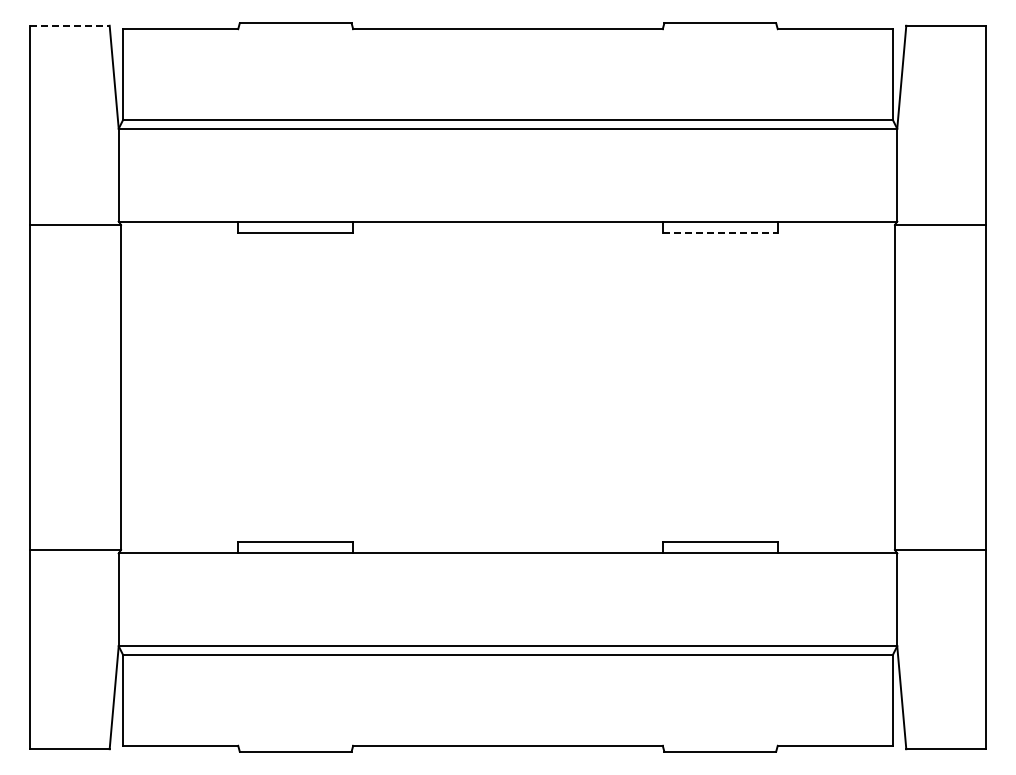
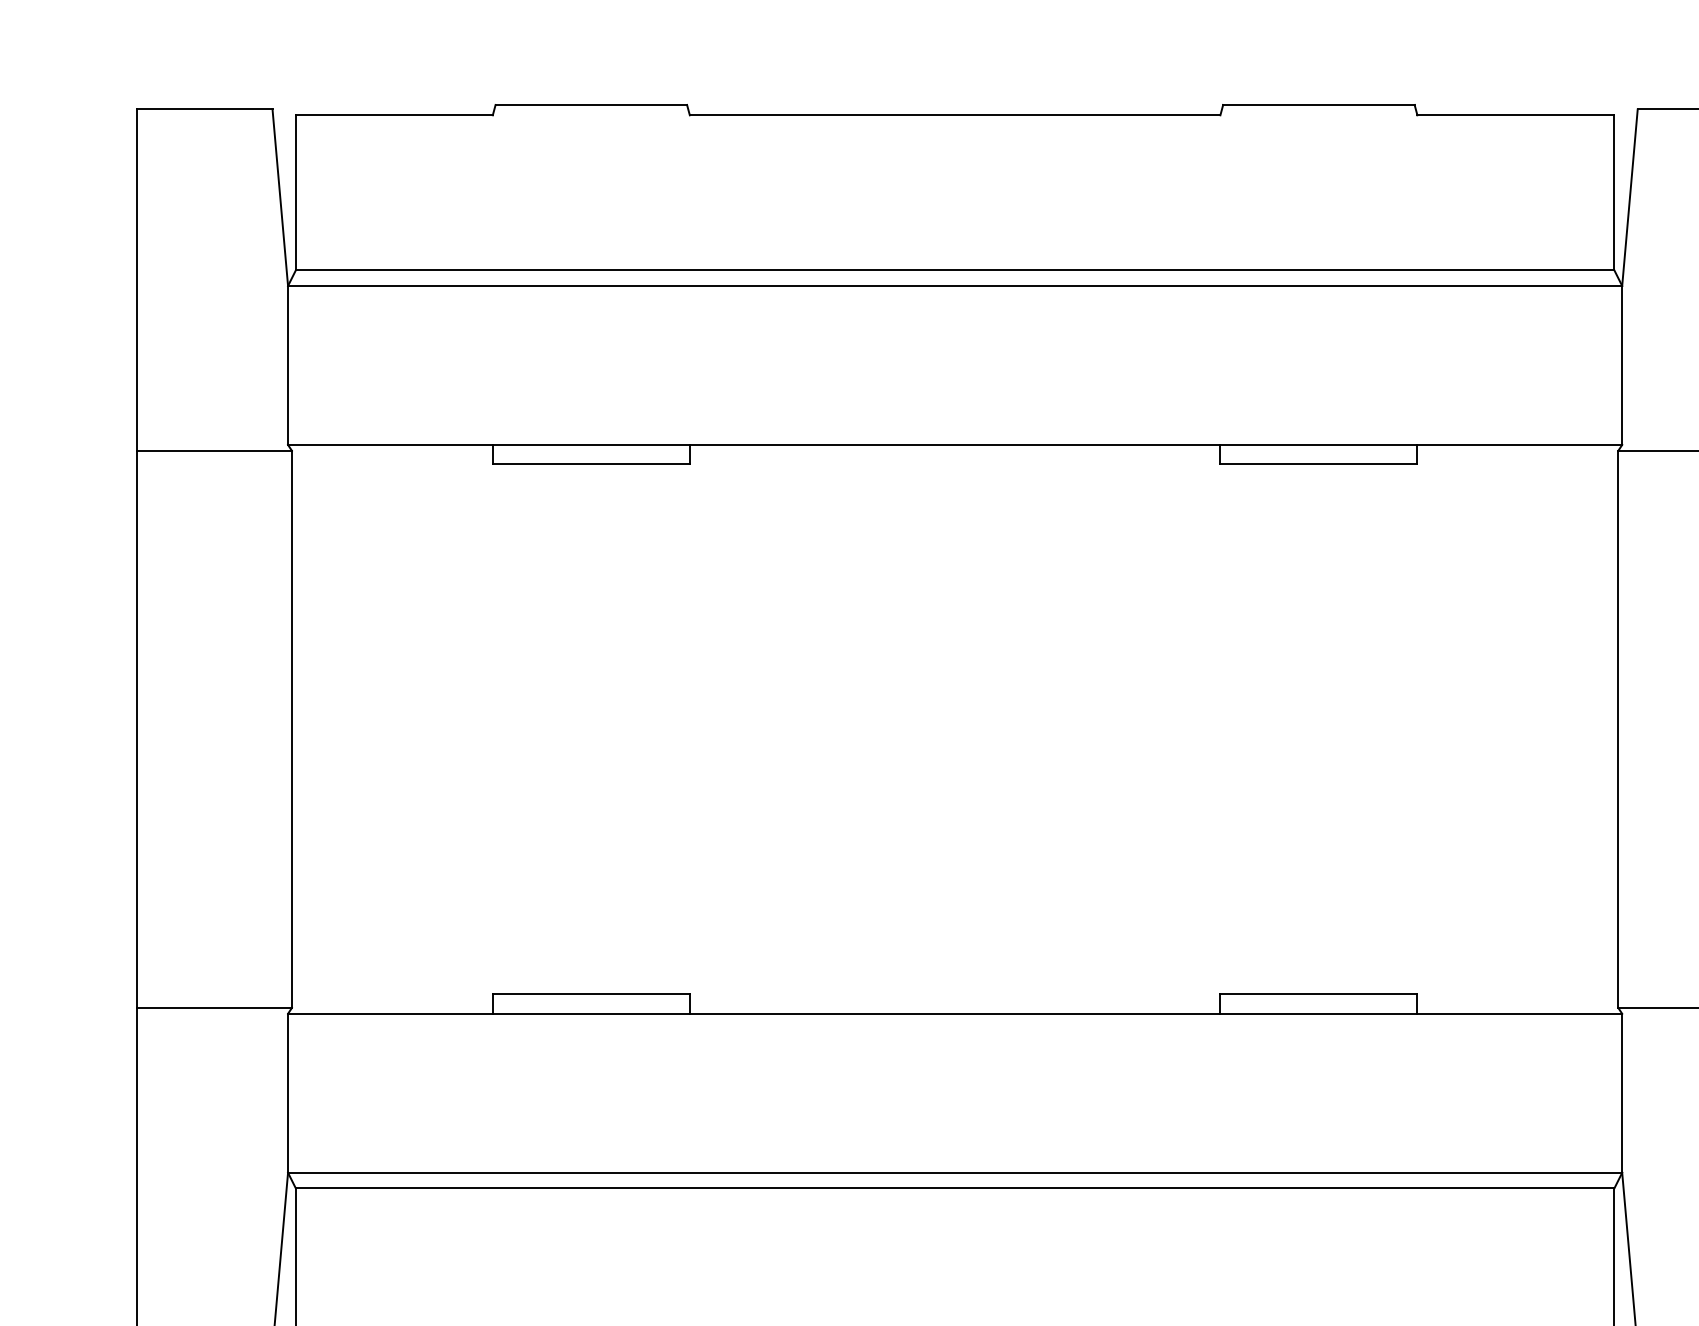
line: (70, 25) -> (205, 109), dashed -> solid
line: (720, 232) -> (1319, 463), dashed -> solid

